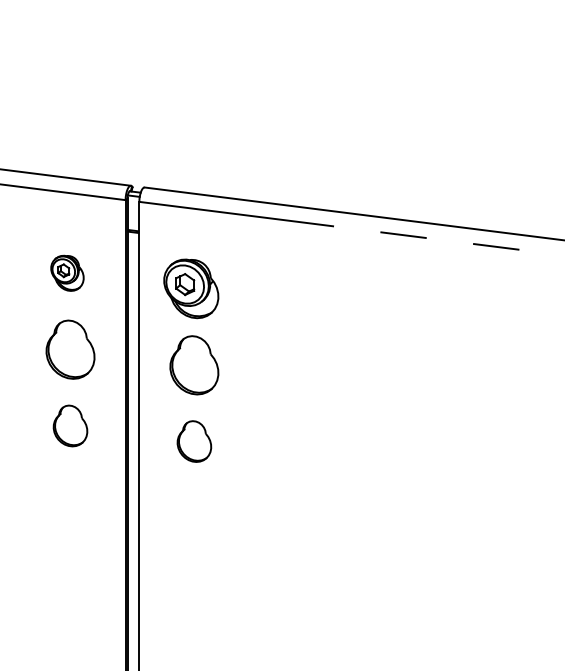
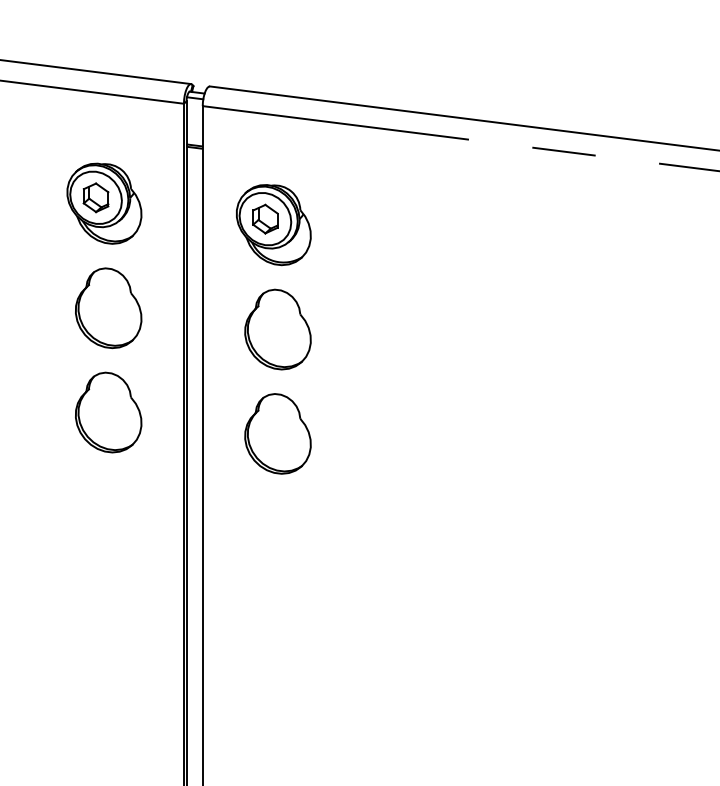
part: (67, 273) -> (104, 204), size x1.67
part: (70, 425) -> (108, 411), size x1.43
part: (194, 441) -> (278, 433), size x1.43

